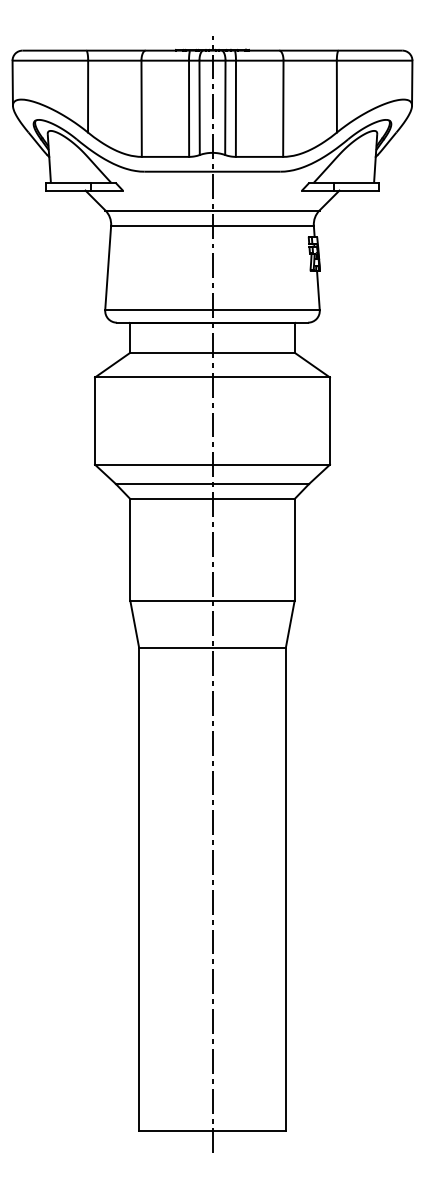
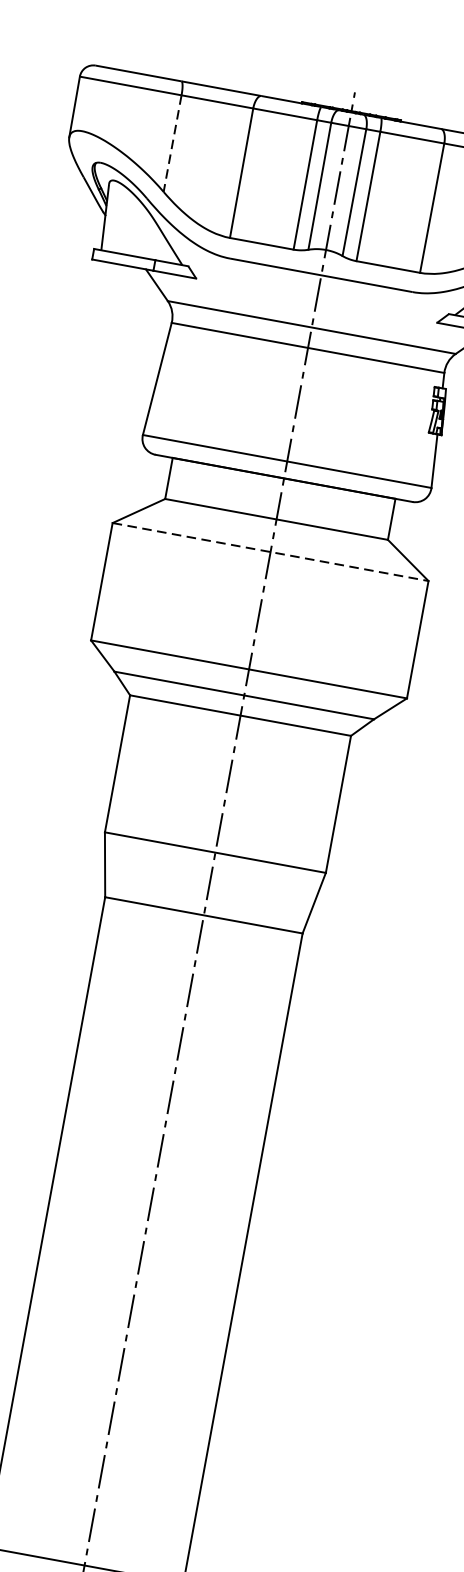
line: (88, 96) -> (173, 143), solid -> dashed
line: (213, 377) -> (271, 552), solid -> dashed

